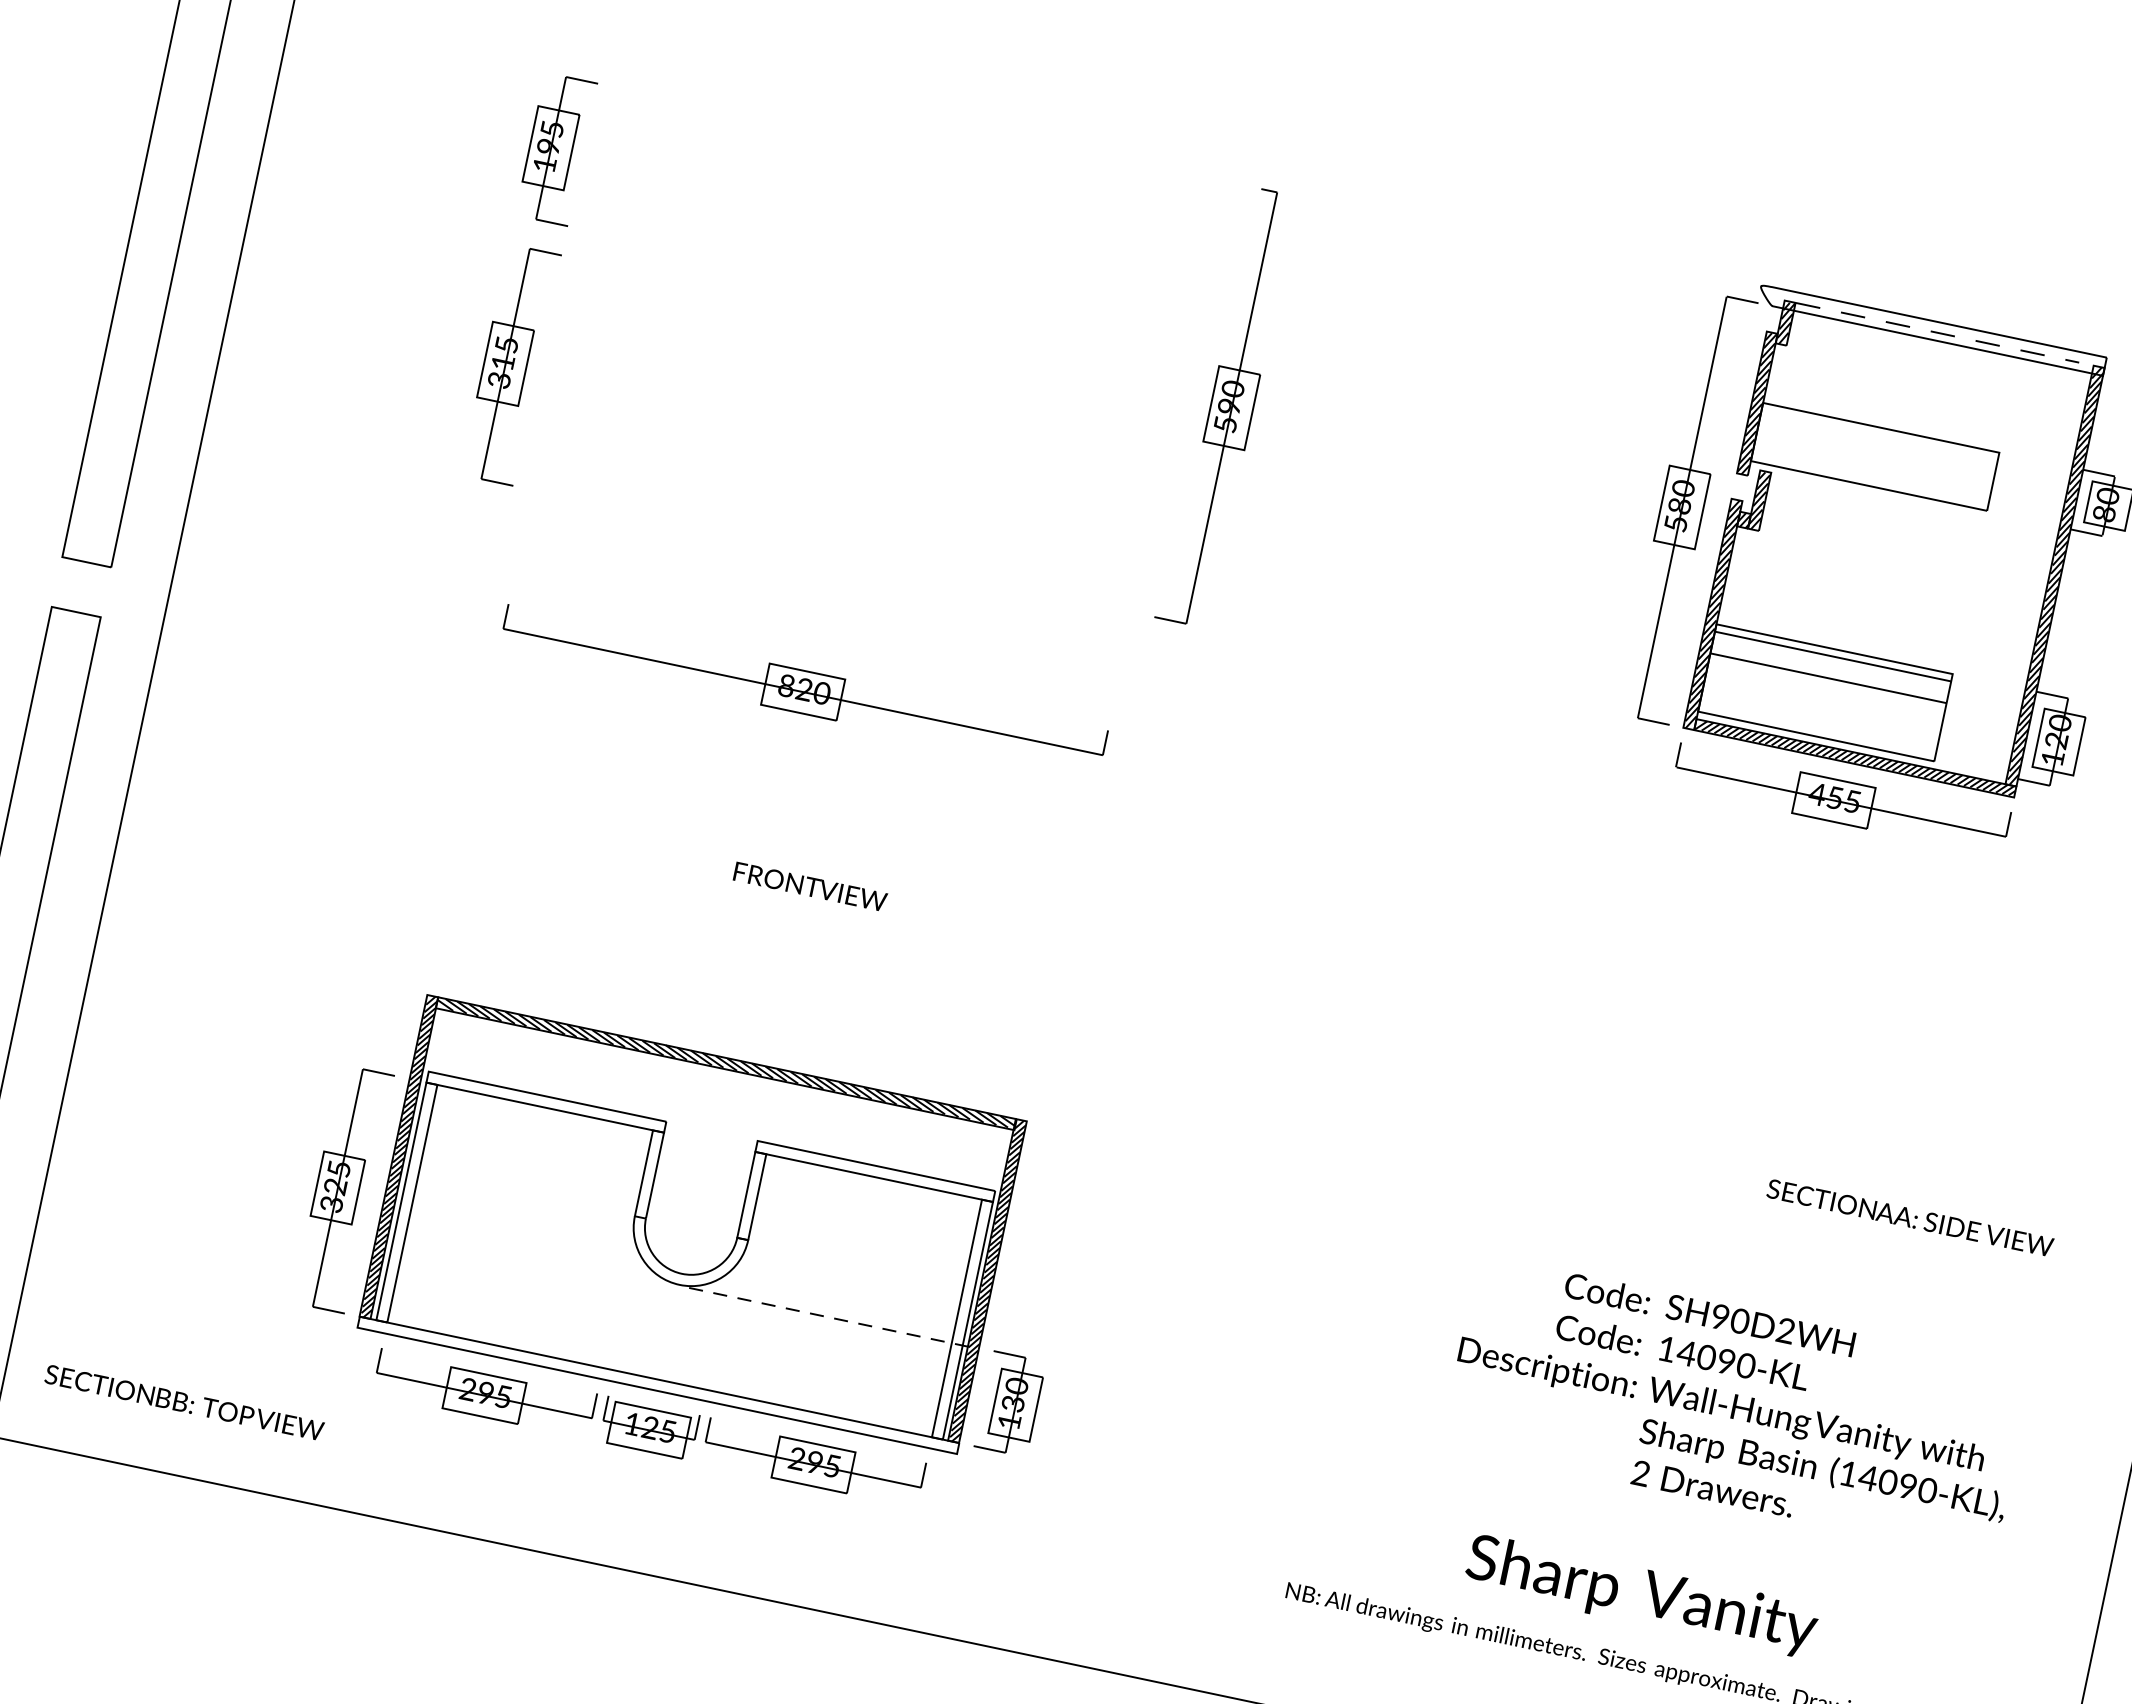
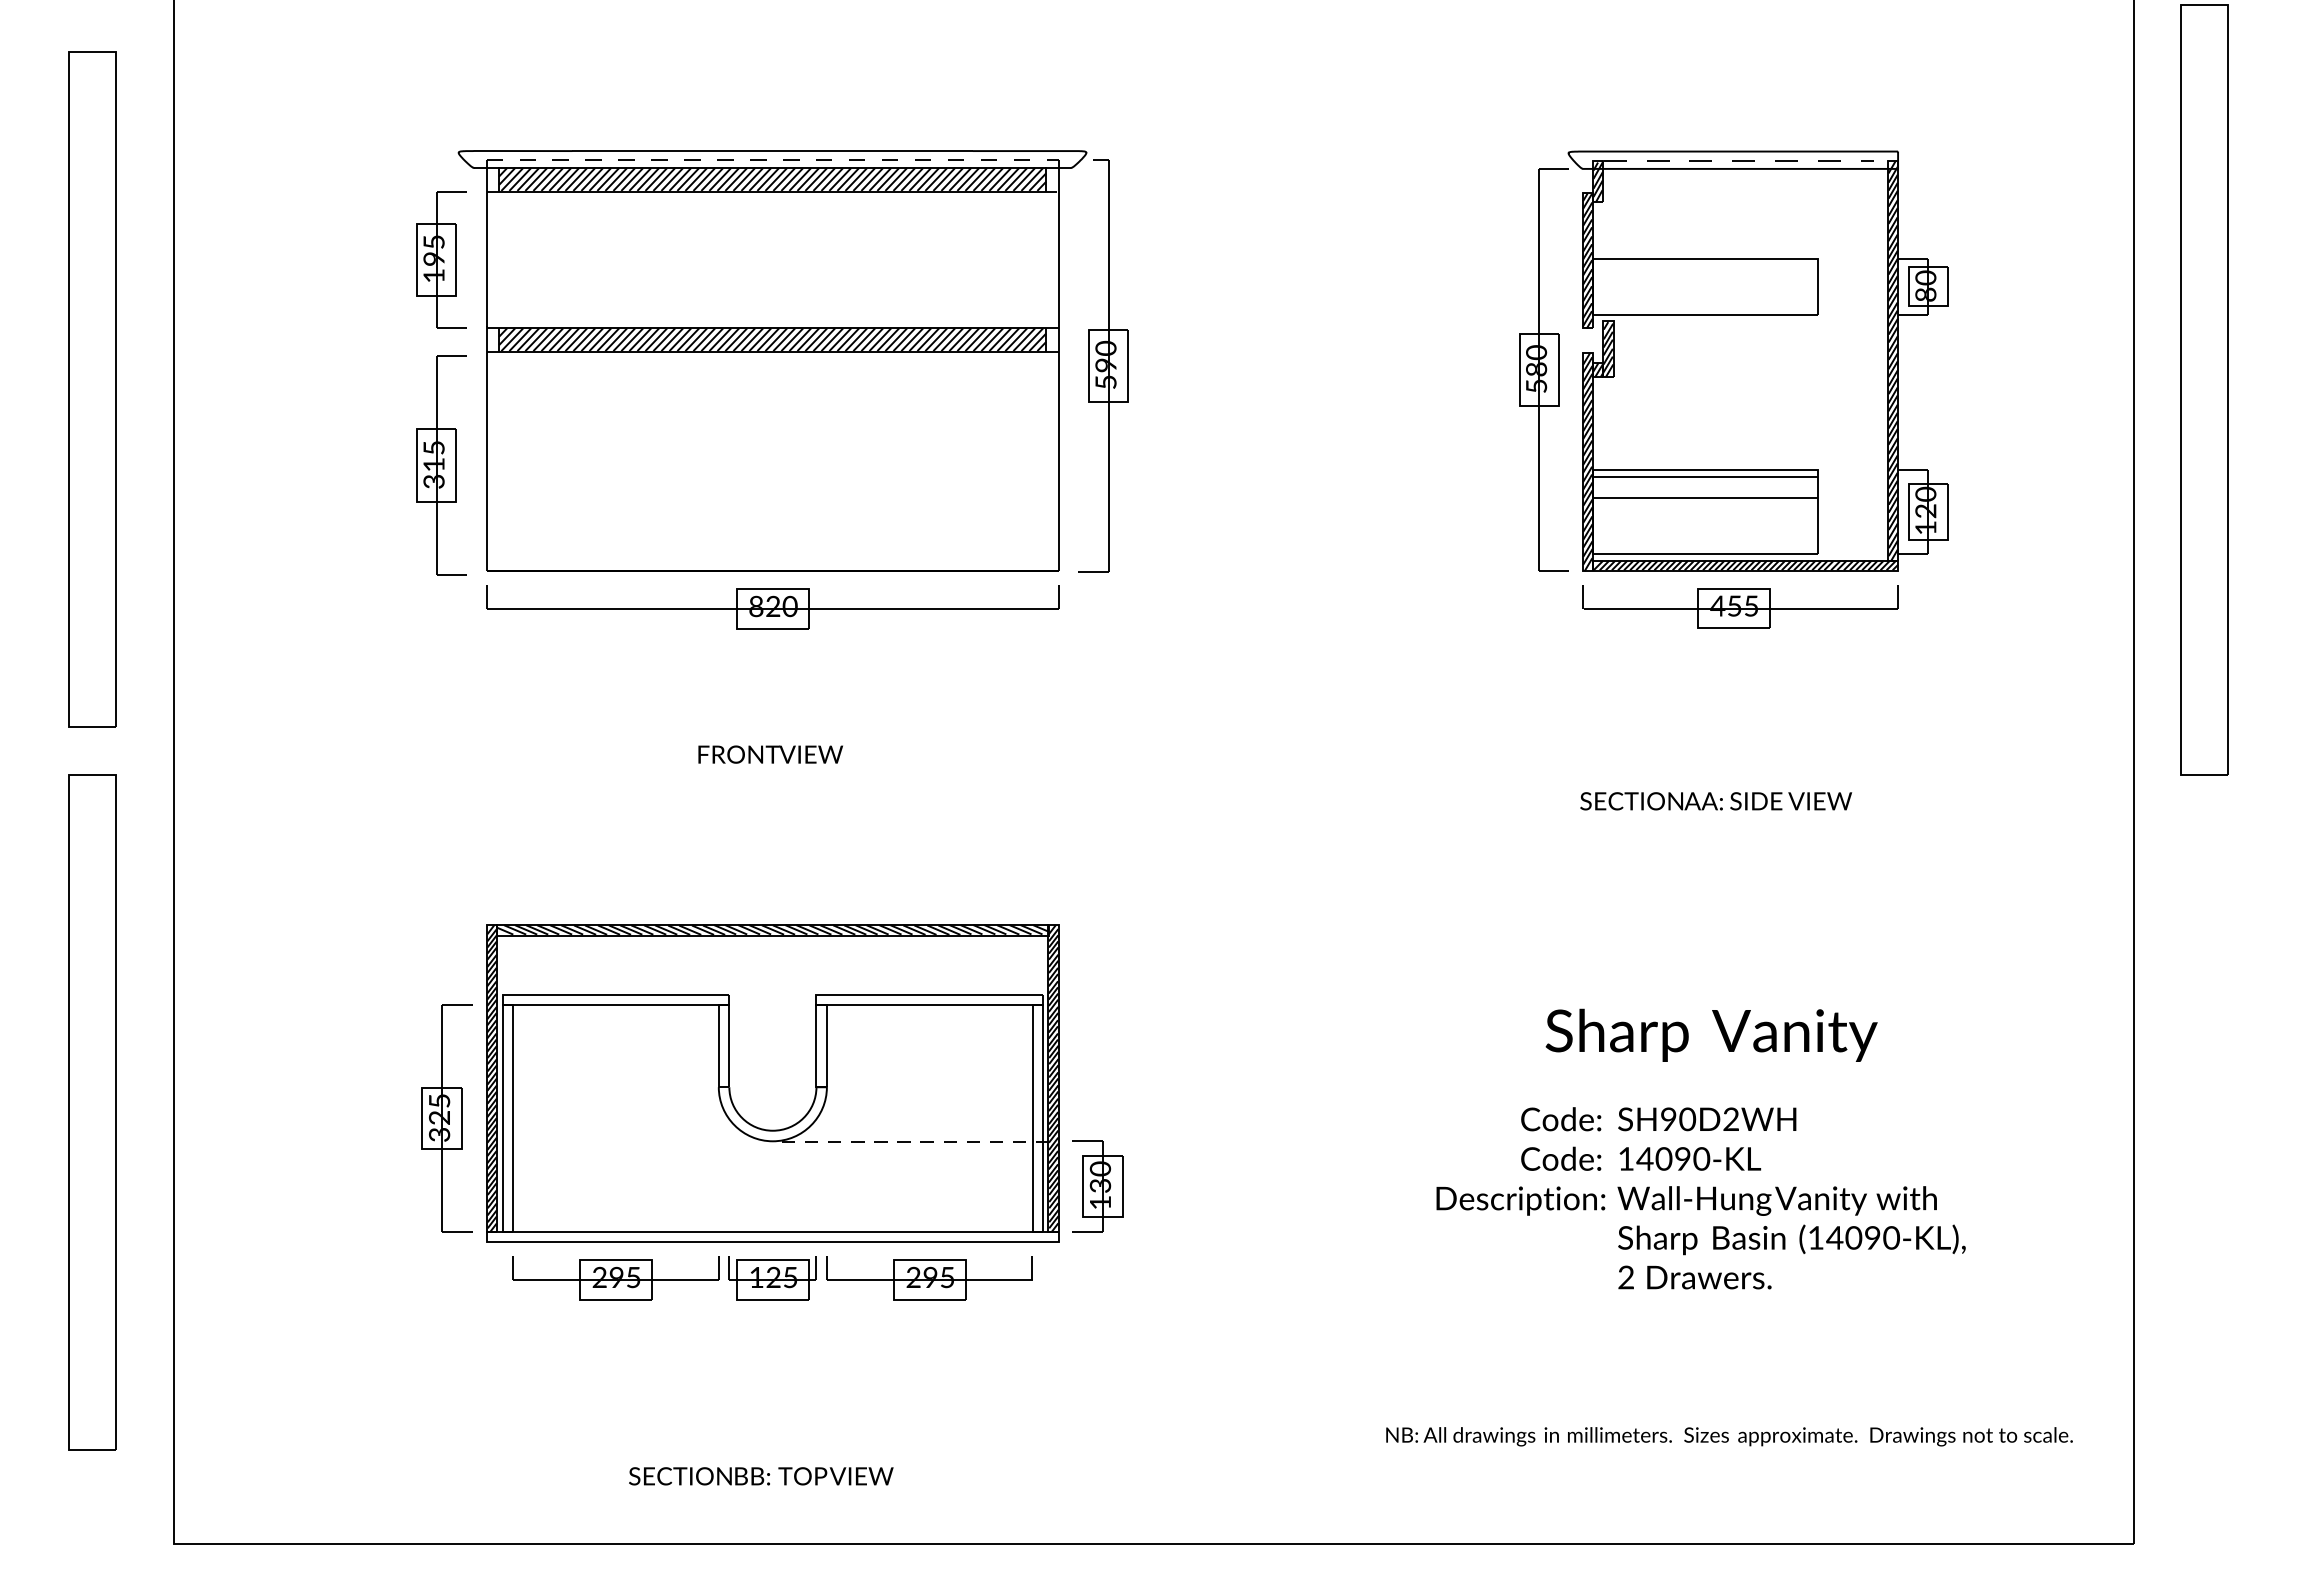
part: (880, 328) -> (772, 360), added
part: (803, 690) -> (772, 607), moved
text: (810, 886) -> (770, 754), moved
text: (1910, 1218) -> (1716, 801), moved
part: (685, 1254) -> (772, 1112), moved
text: (184, 1403) -> (761, 1476), moved
text: (1736, 1407) -> (1700, 1198), moved
text: (1641, 1595) -> (1711, 1034), moved

